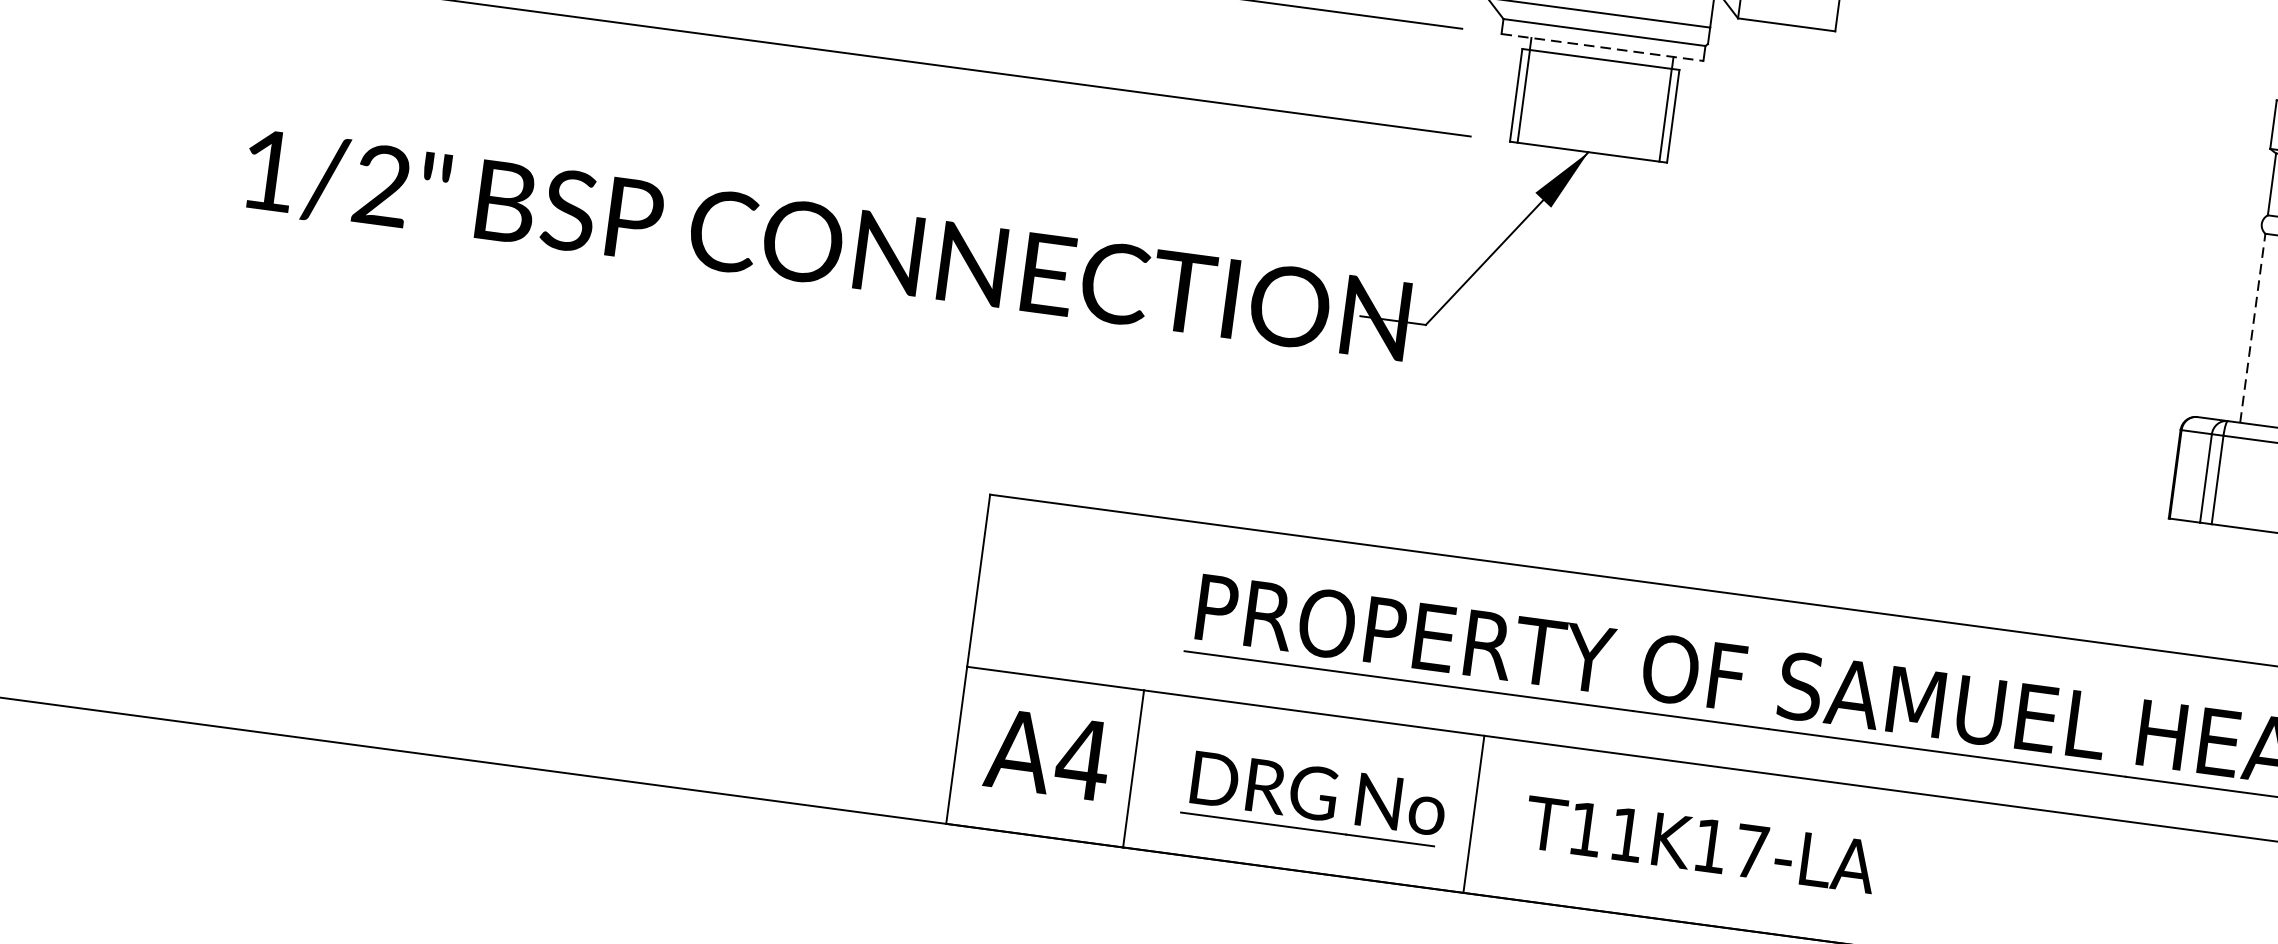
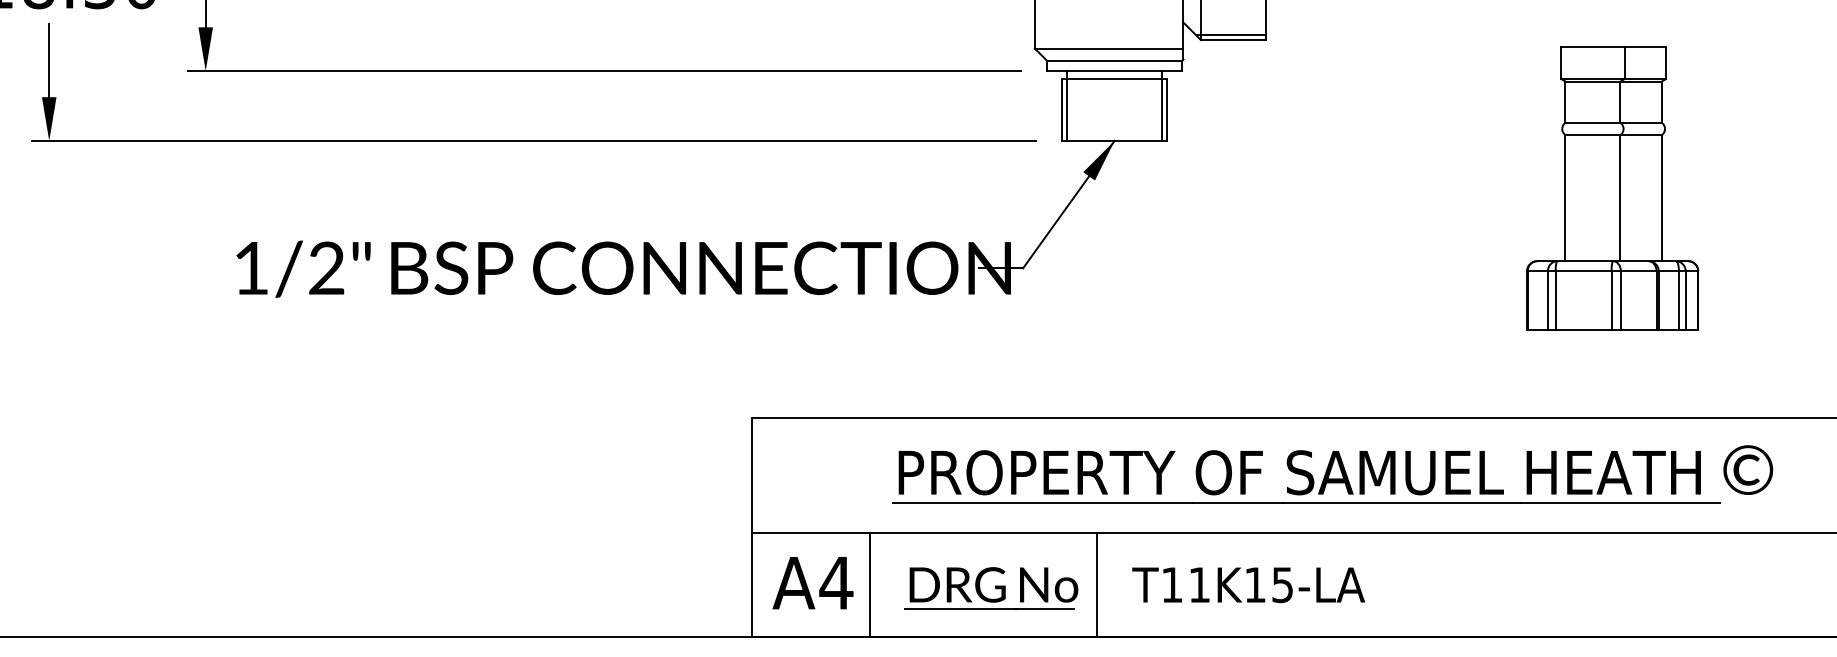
line: (1783, 15) -> (1230, 34), added
line: (1603, 48) -> (1115, 71), dashed -> solid
line: (2252, 327) -> (1565, 197), dashed -> solid
text: (1751, 852) -> (1282, 585), T11K17-LA -> T11K15-LA

